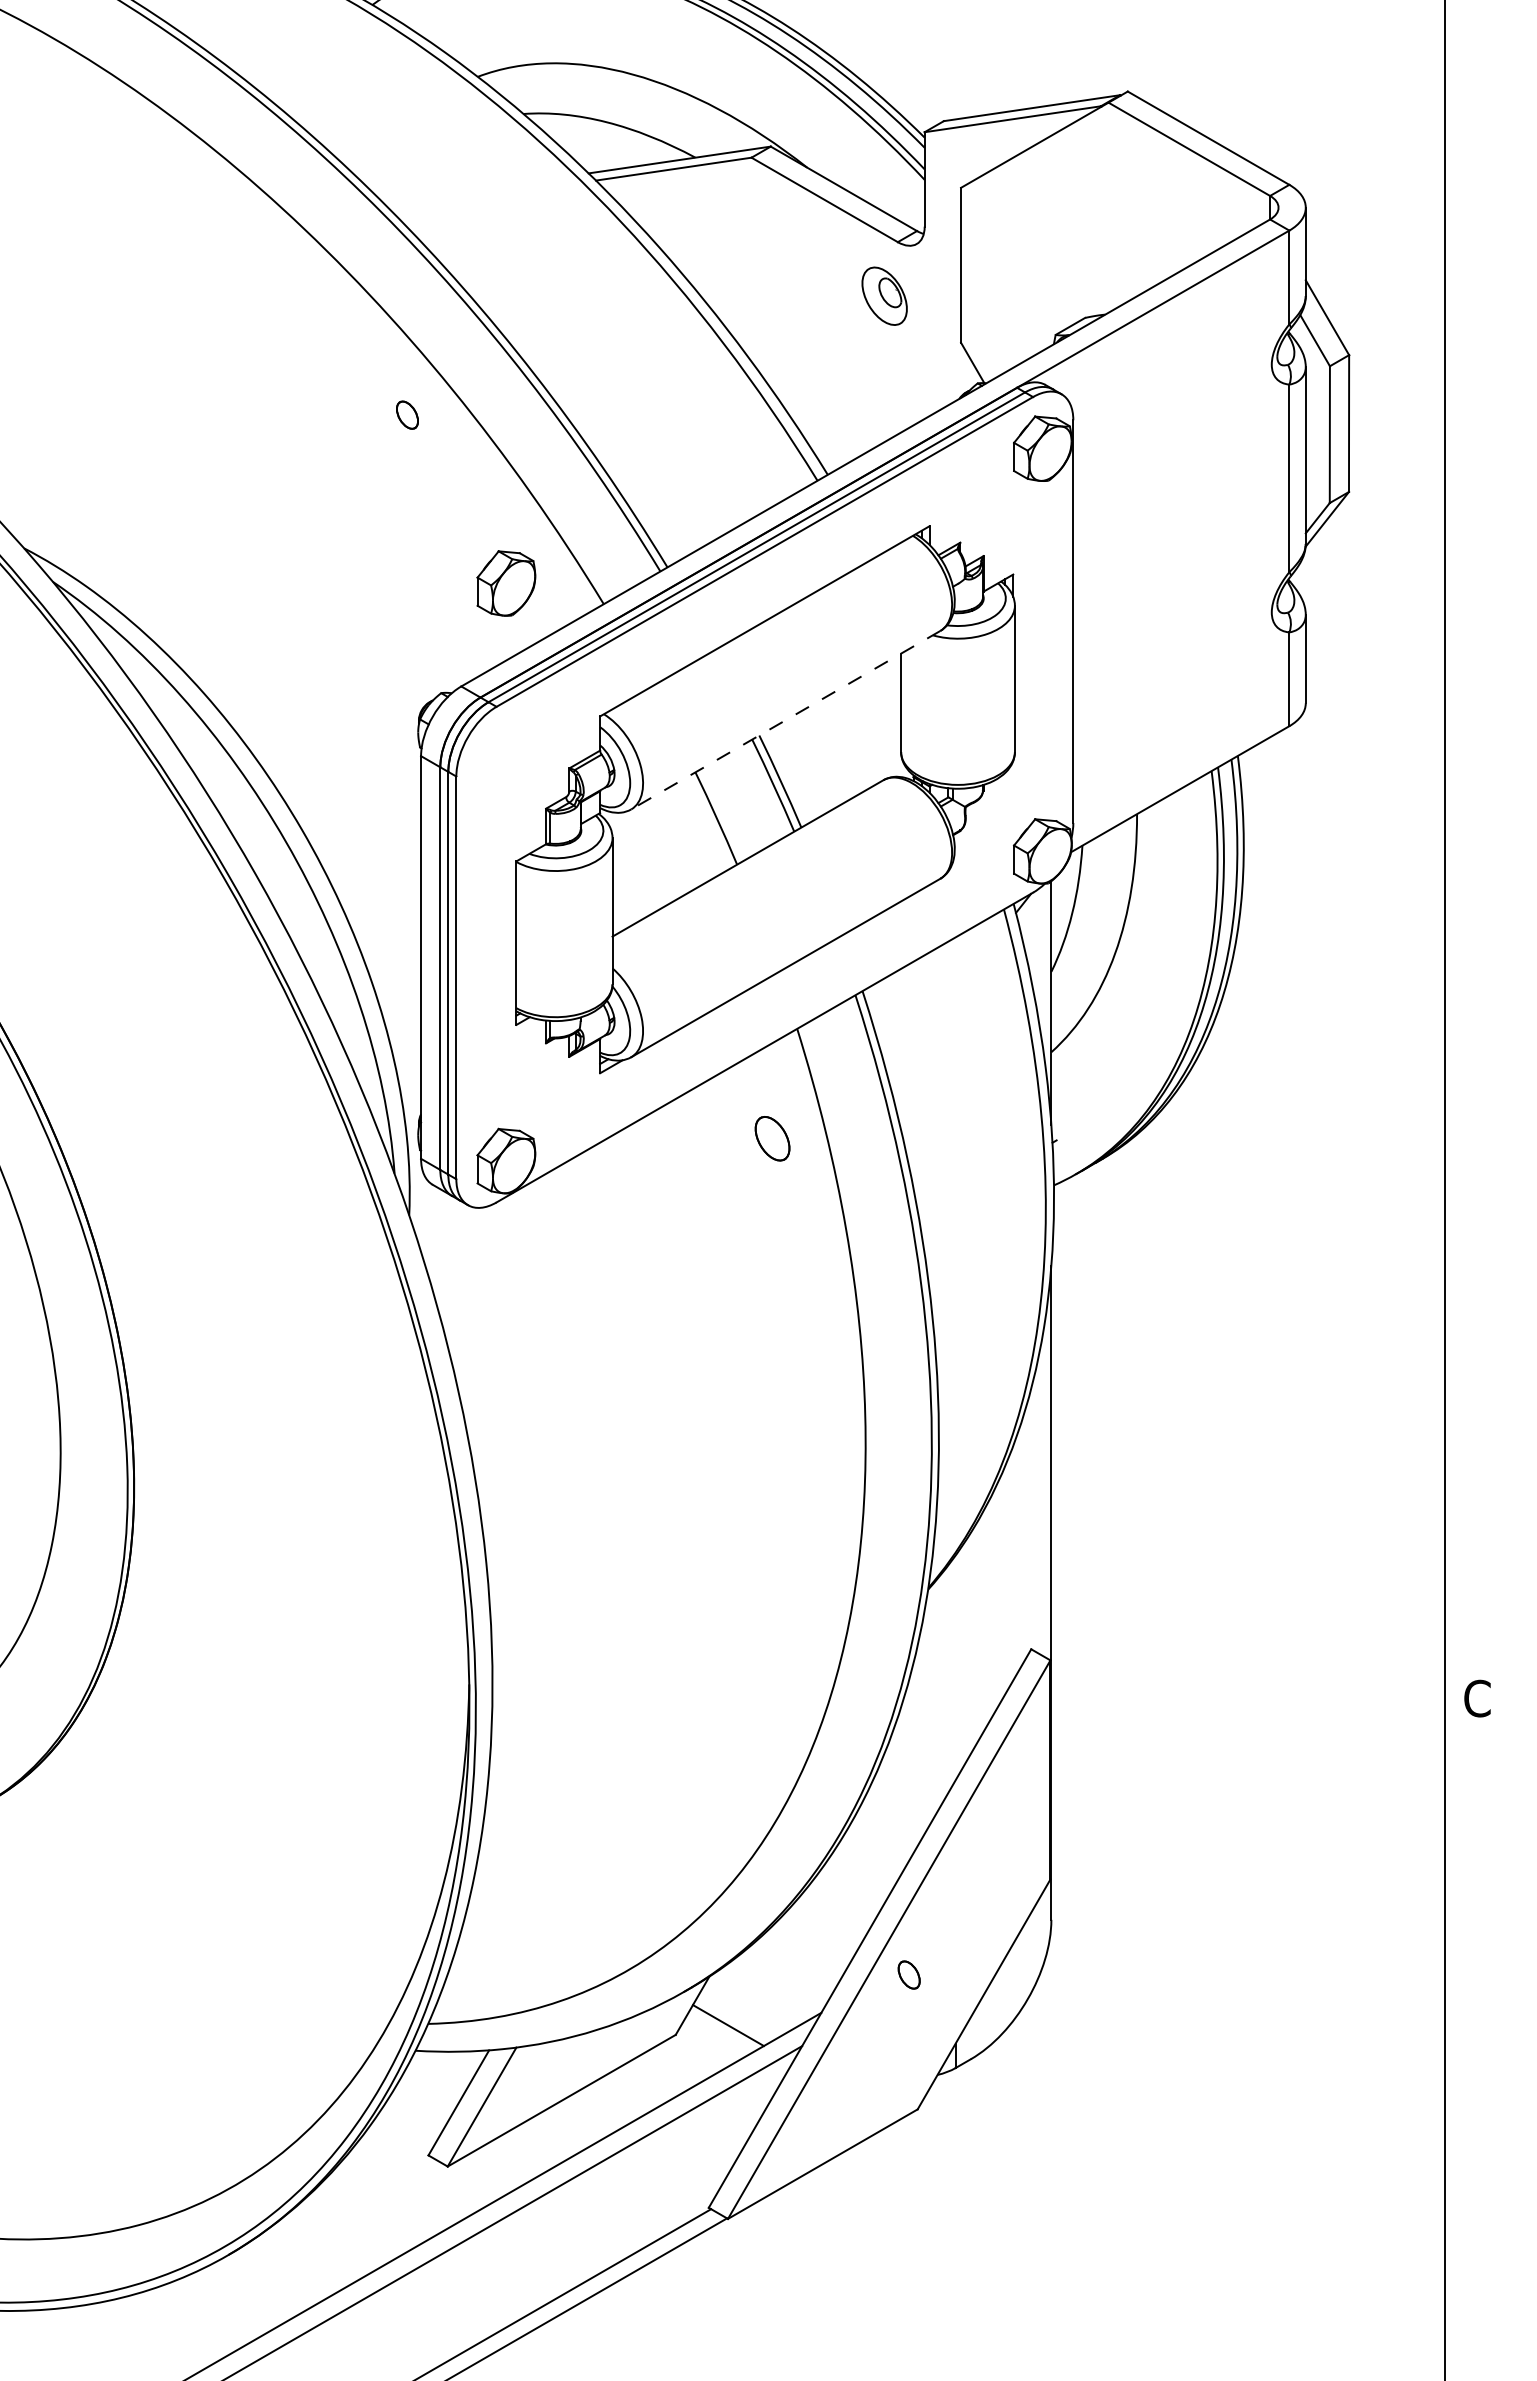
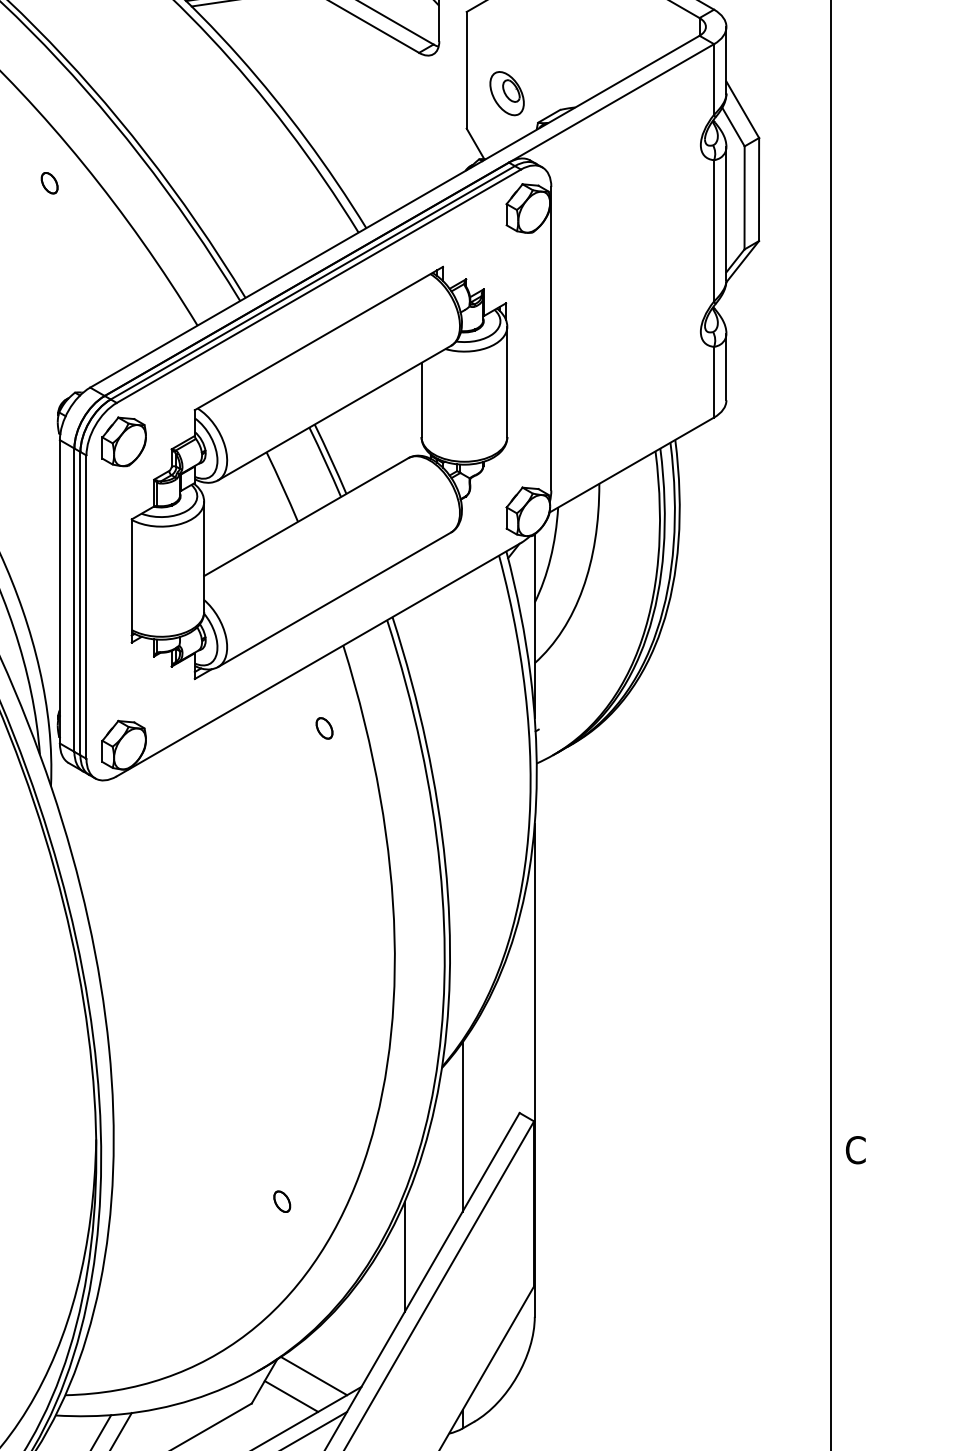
part: (884, 295) -> (507, 93), moved
part: (506, 583) -> (124, 441), moved
line: (785, 720) -> (334, 413), dashed -> solid
part: (771, 1138) -> (323, 728), size x0.62
line: (955, 1667) -> (462, 1126), added
line: (878, 1840) -> (404, 1257), added
part: (908, 1974) -> (281, 1201), moved
line: (758, 1998) -> (314, 1376), added

